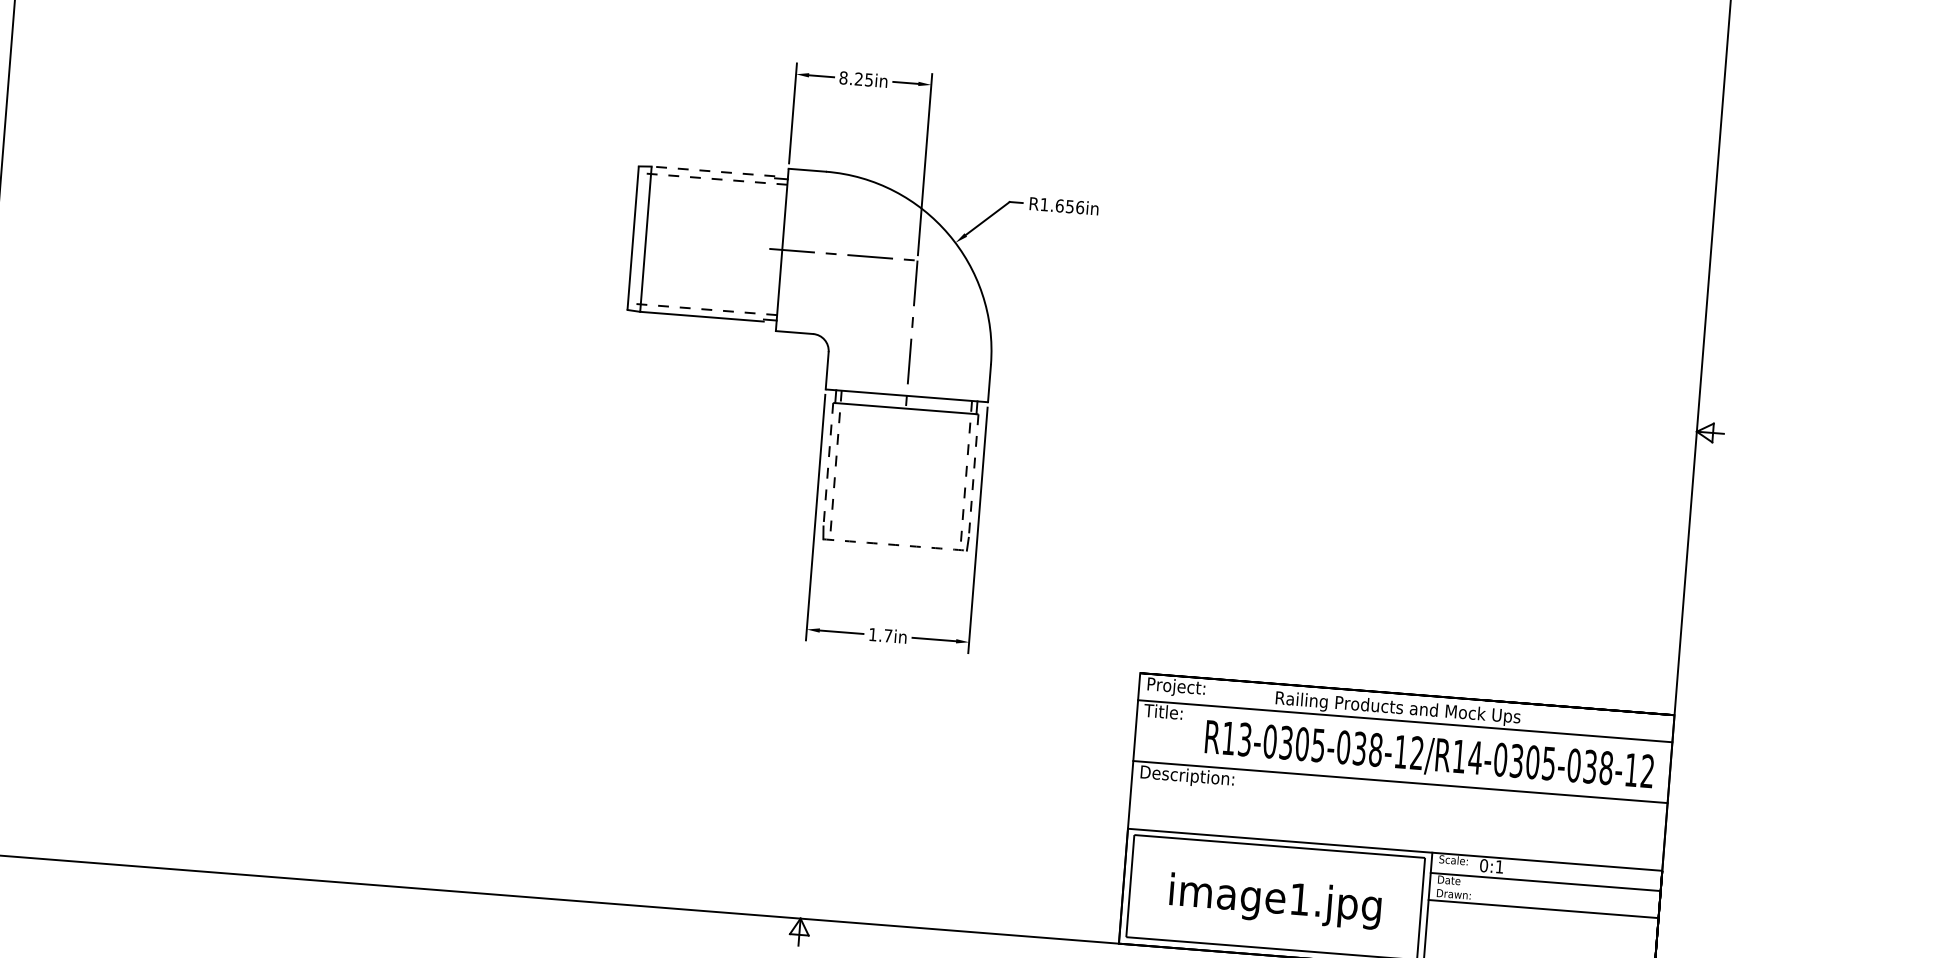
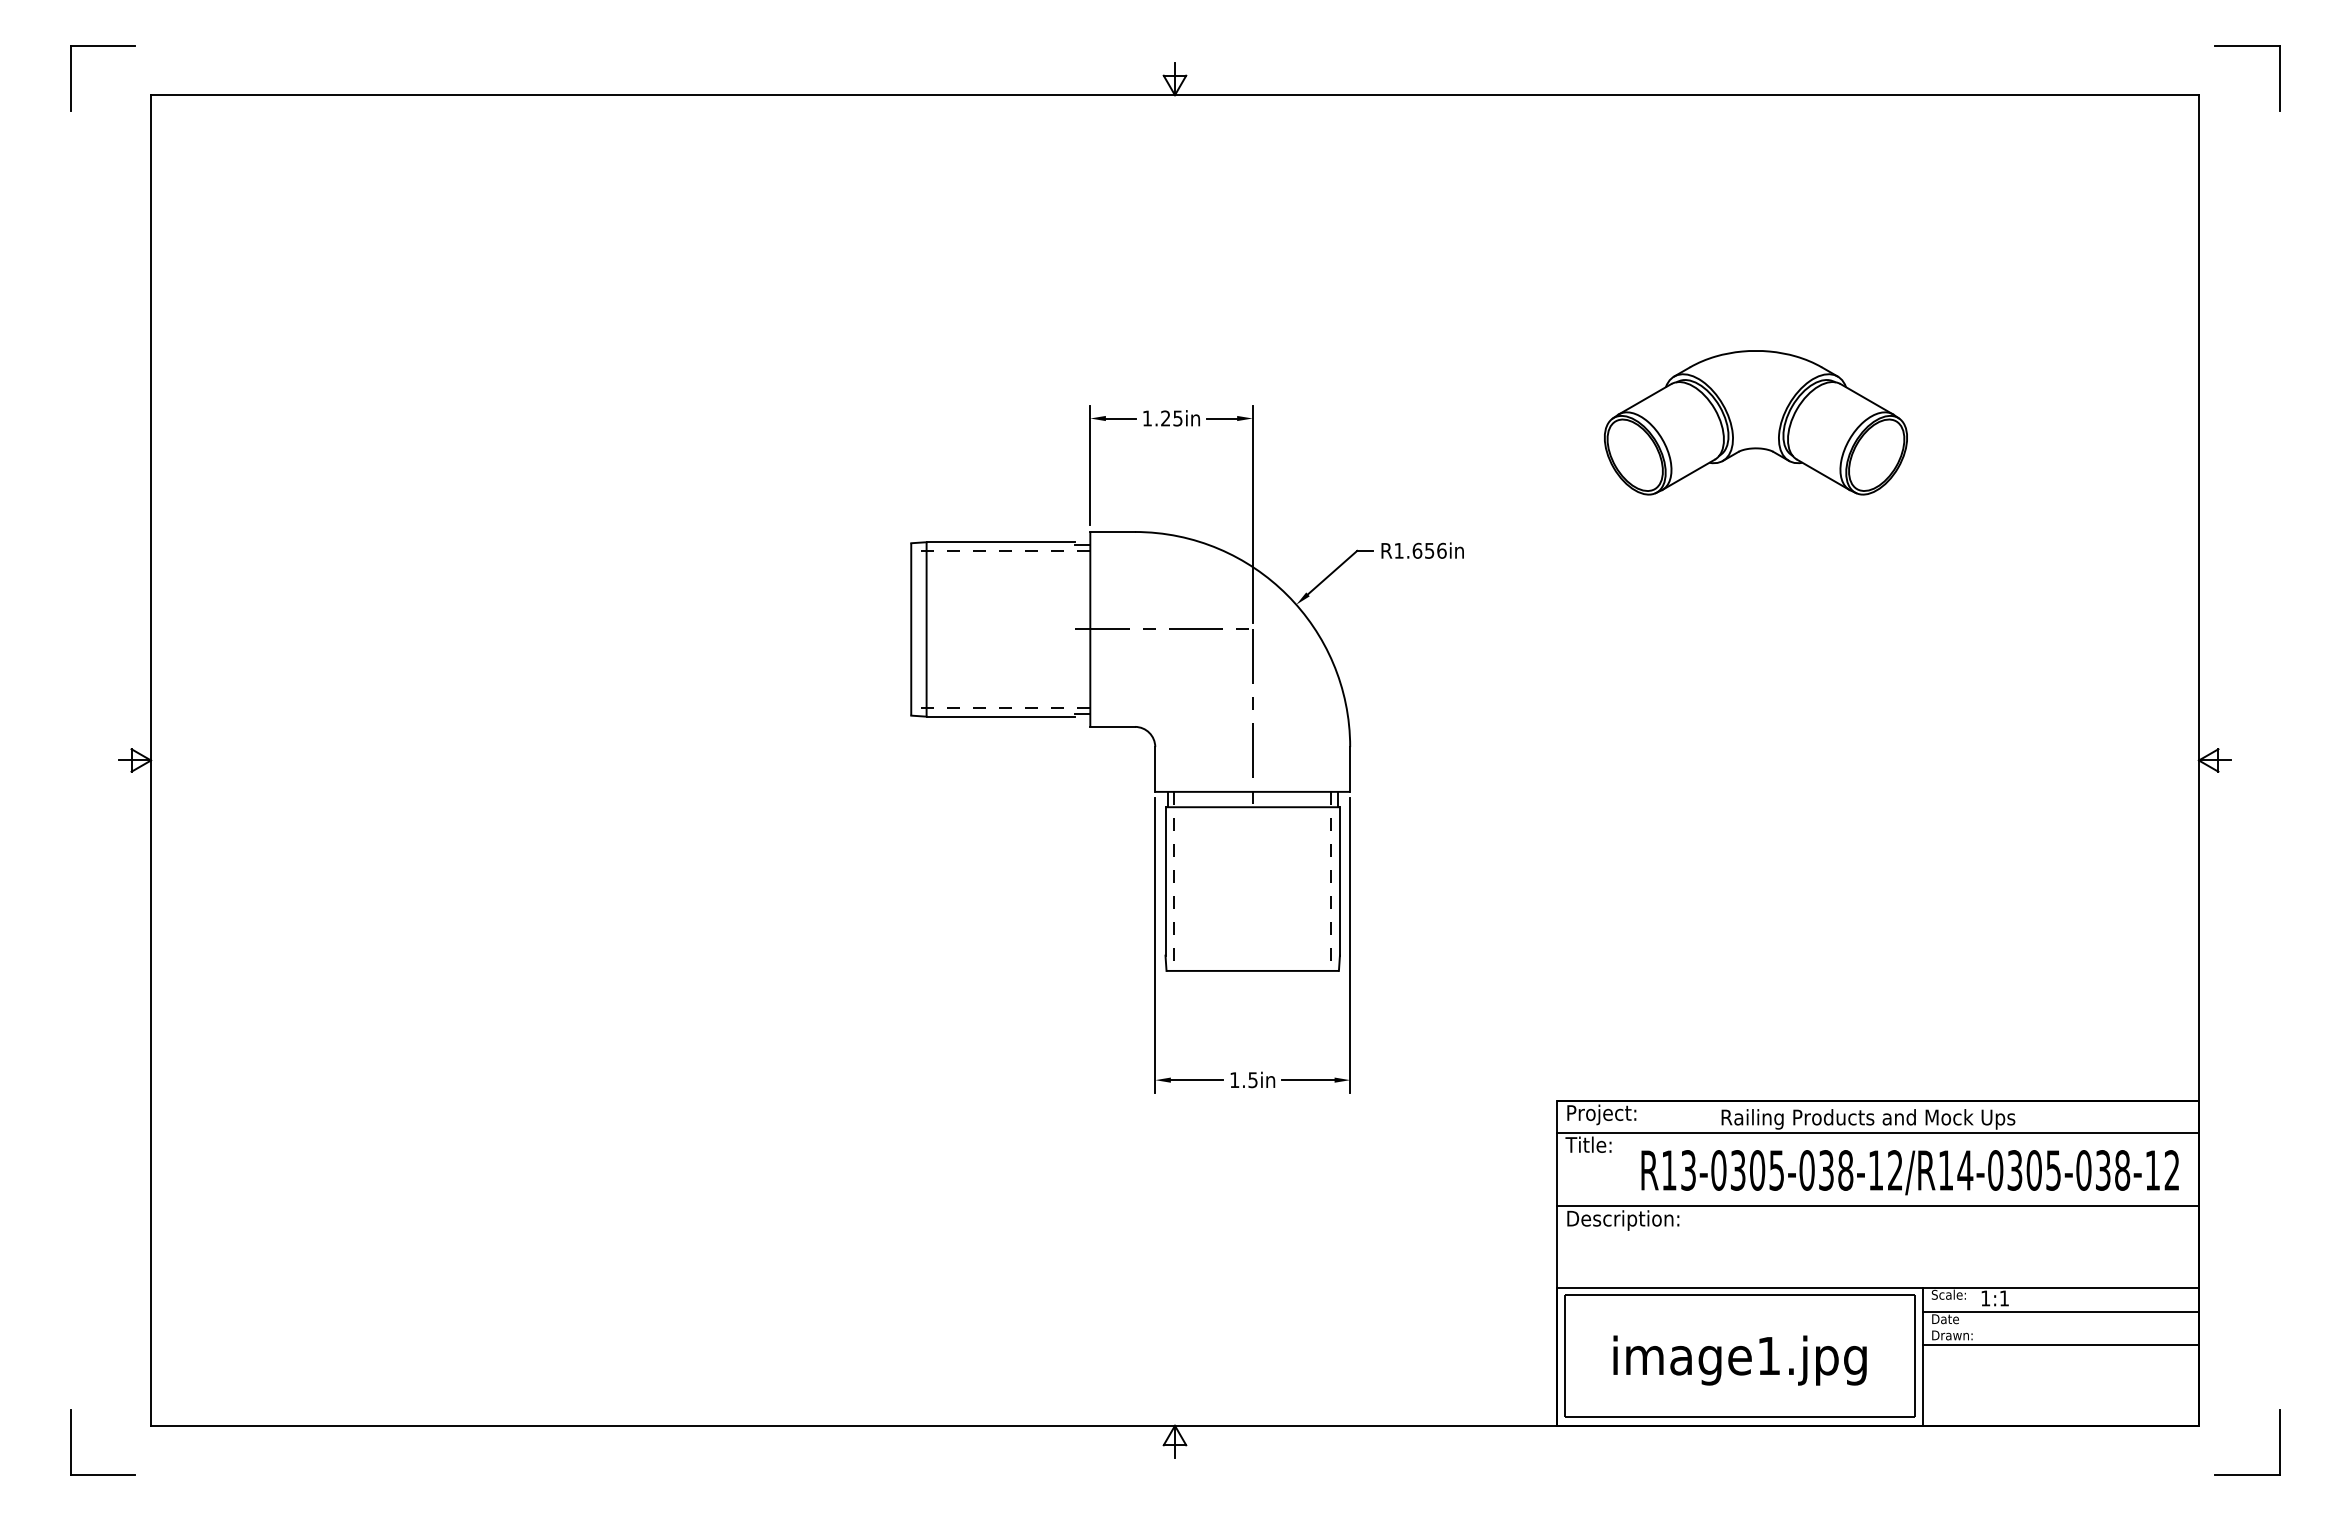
text: (843, 78) -> (1147, 418), 8.25in -> 1.25in
part: (1349, 121) -> (1755, 422), added
line: (713, 171) -> (1000, 542), dashed -> solid
line: (828, 464) -> (1165, 881), dashed -> solid
line: (973, 476) -> (1339, 881), dashed -> solid
arc: (894, 544) -> (1252, 970), dashed -> solid
text: (887, 636) -> (1252, 1080), 1.7in -> 1.5in
text: (1483, 865) -> (1985, 1298), 0:1 -> 1:1

